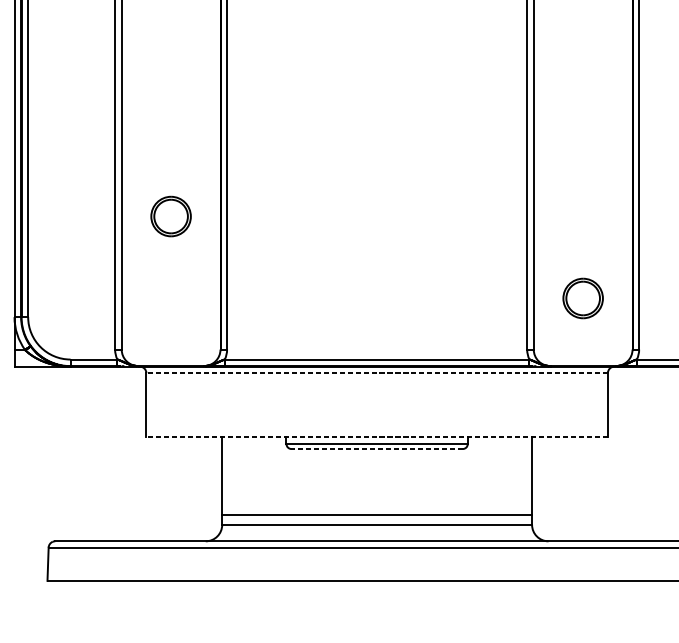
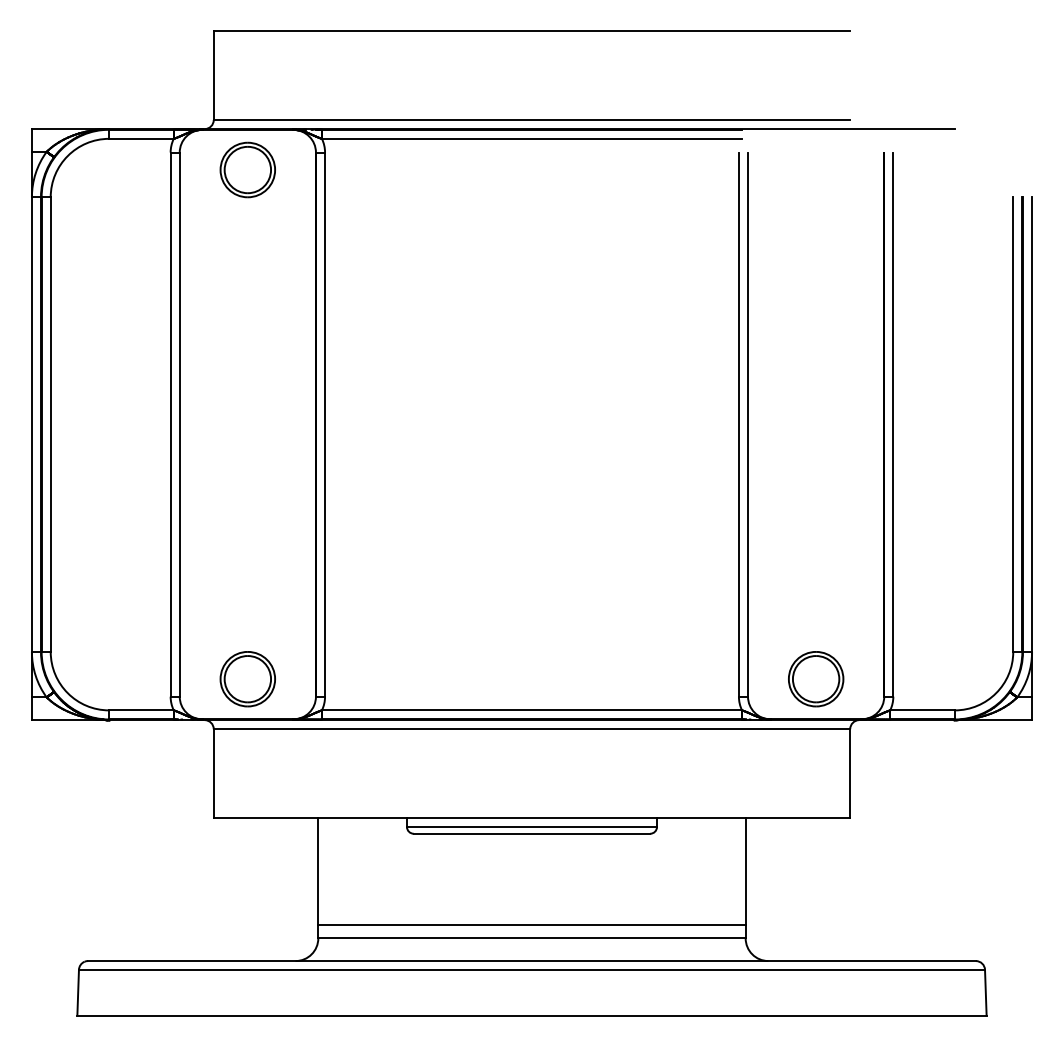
part: (170, 216) -> (247, 679), moved
part: (583, 298) -> (816, 679), moved
line: (376, 373) -> (531, 729), dashed -> solid
line: (376, 437) -> (531, 817), dashed -> solid
line: (376, 448) -> (531, 833), dashed -> solid

